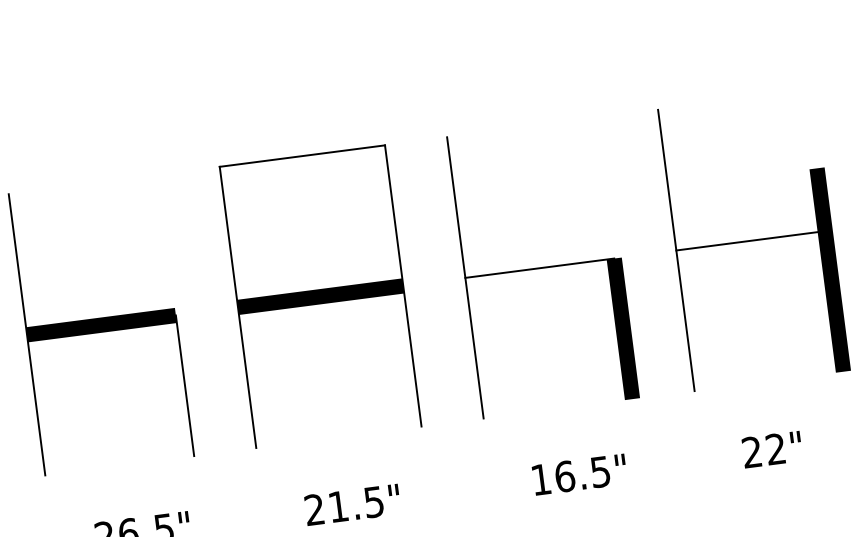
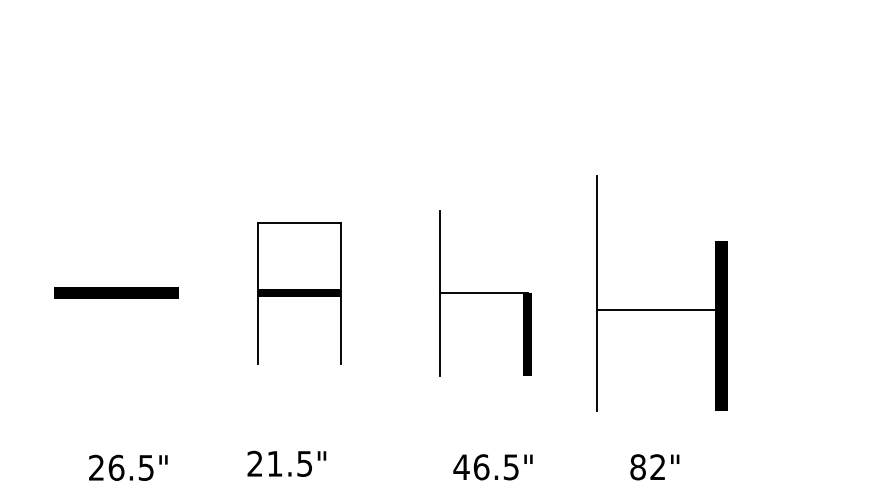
line: (750, 241) -> (659, 310), moved
part: (542, 268) -> (485, 293), size x0.7
part: (320, 297) -> (299, 293), size x0.6
line: (27, 333) -> (54, 292), removed
line: (184, 385) -> (178, 351), removed
text: (751, 452) -> (637, 467), 22" -> 82"
text: (540, 478) -> (461, 466), 16.5" -> 46.5"
text: (352, 504) -> (286, 463), moved

